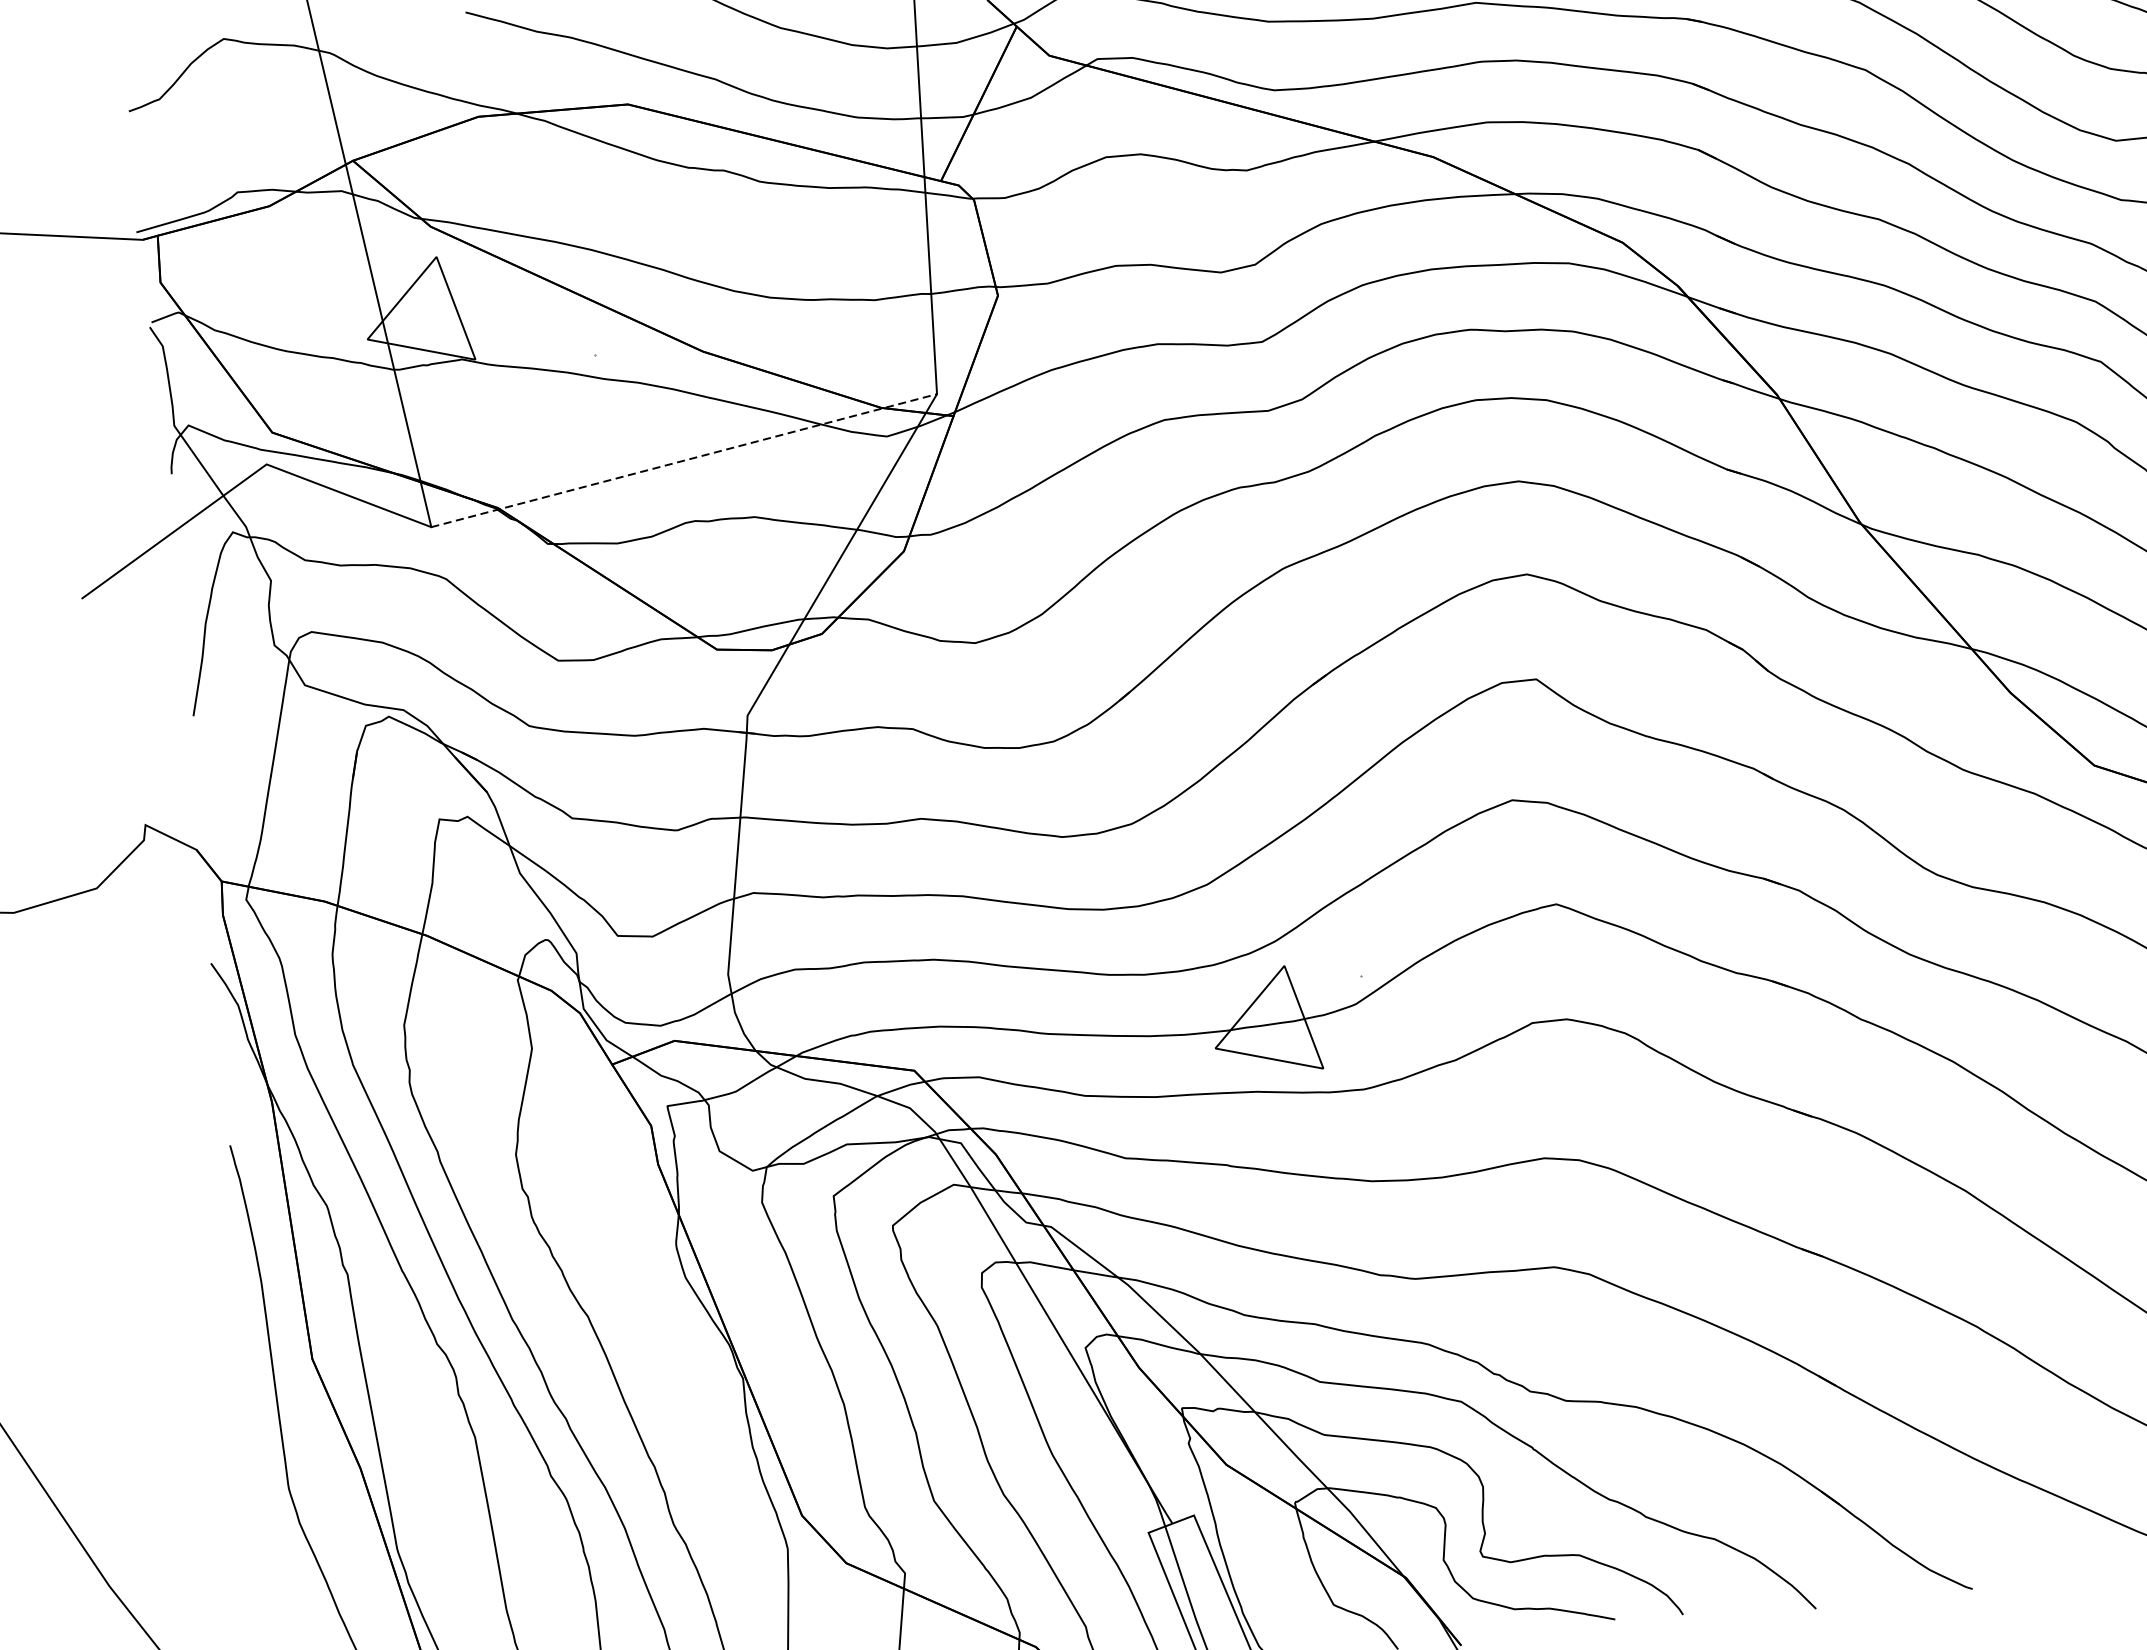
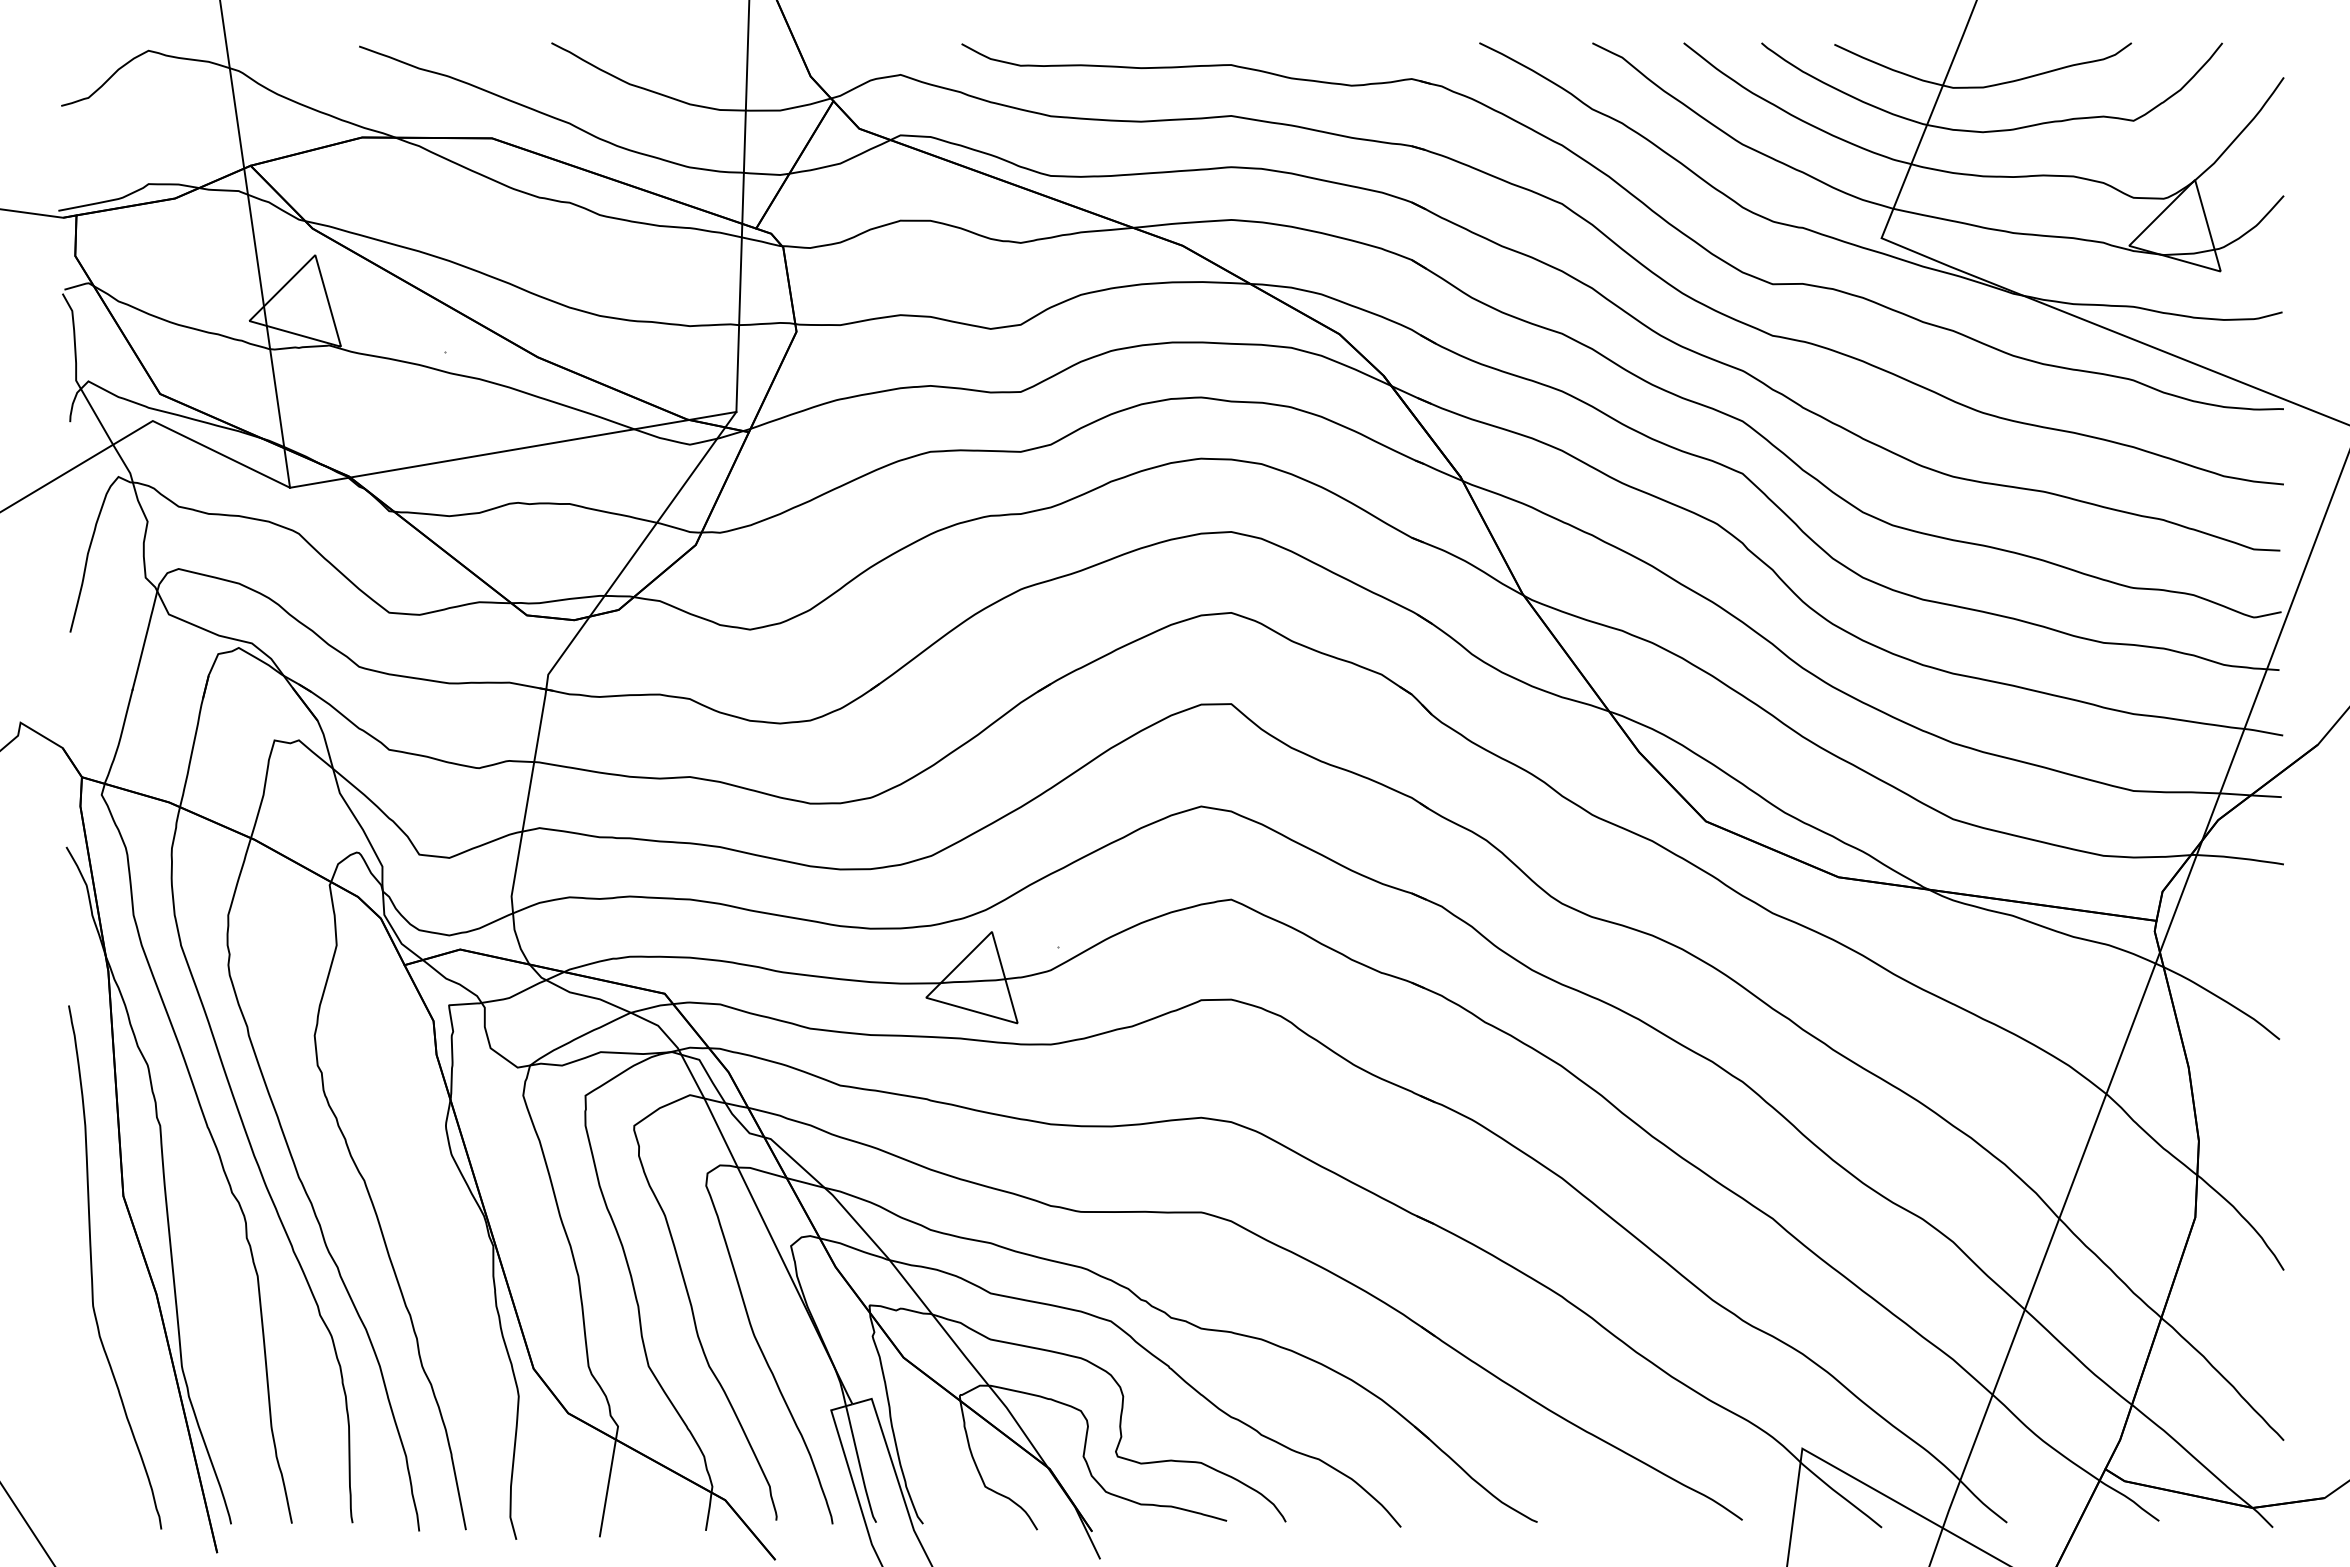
line: (684, 460) -> (513, 449), dashed -> solid

